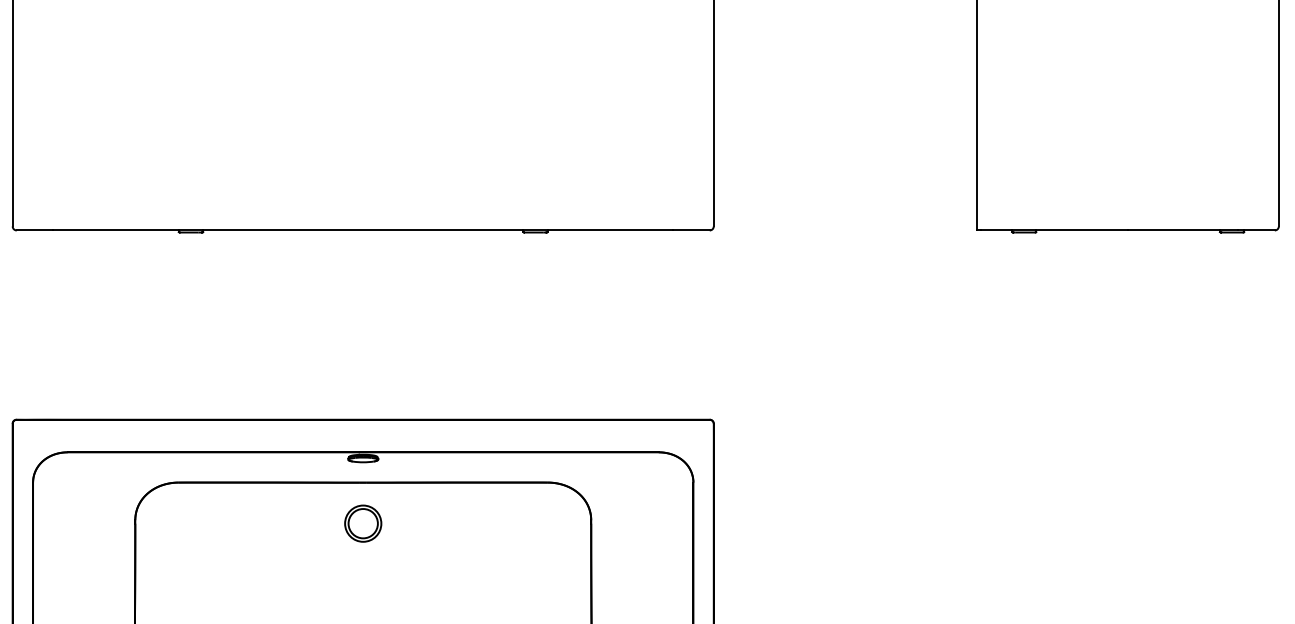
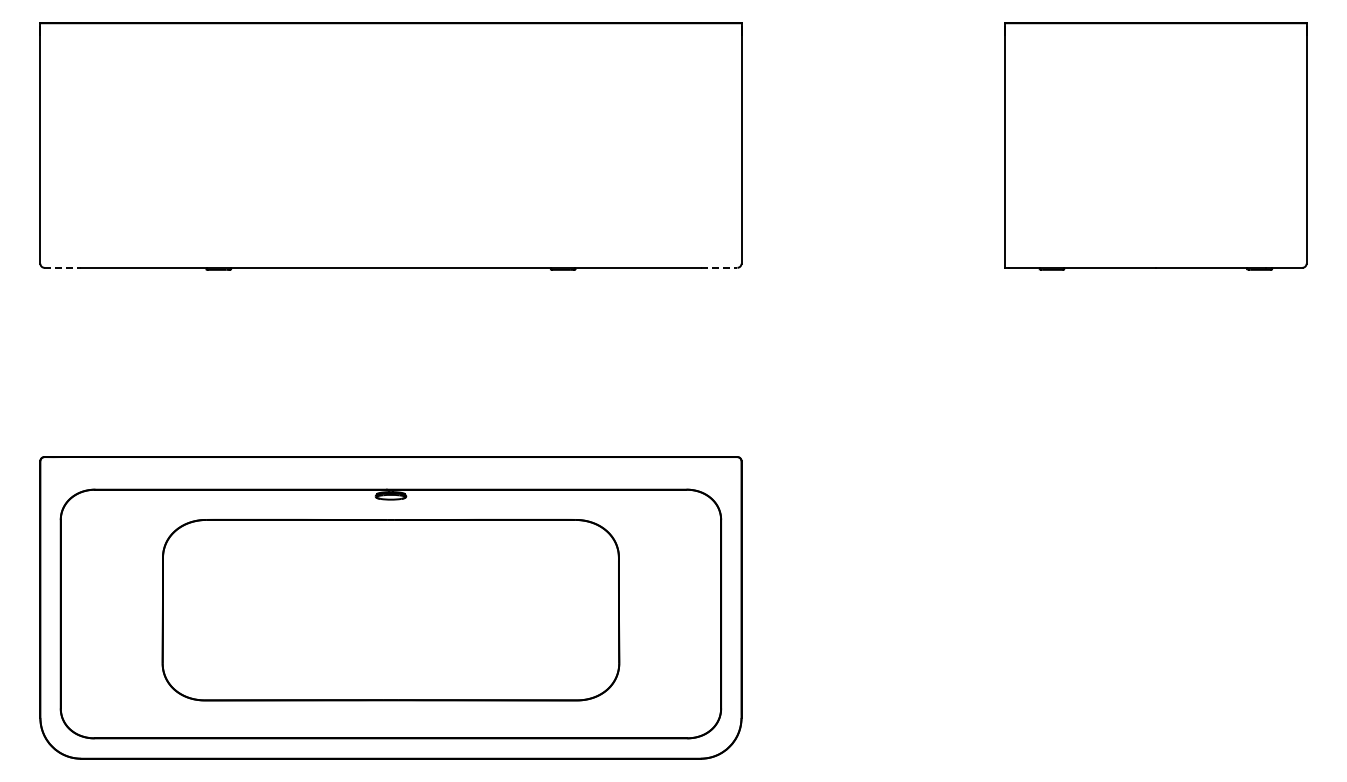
line: (35, 230) -> (63, 267), solid -> dashed
line: (691, 230) -> (719, 267), solid -> dashed
part: (362, 524) -> (390, 561), removed

